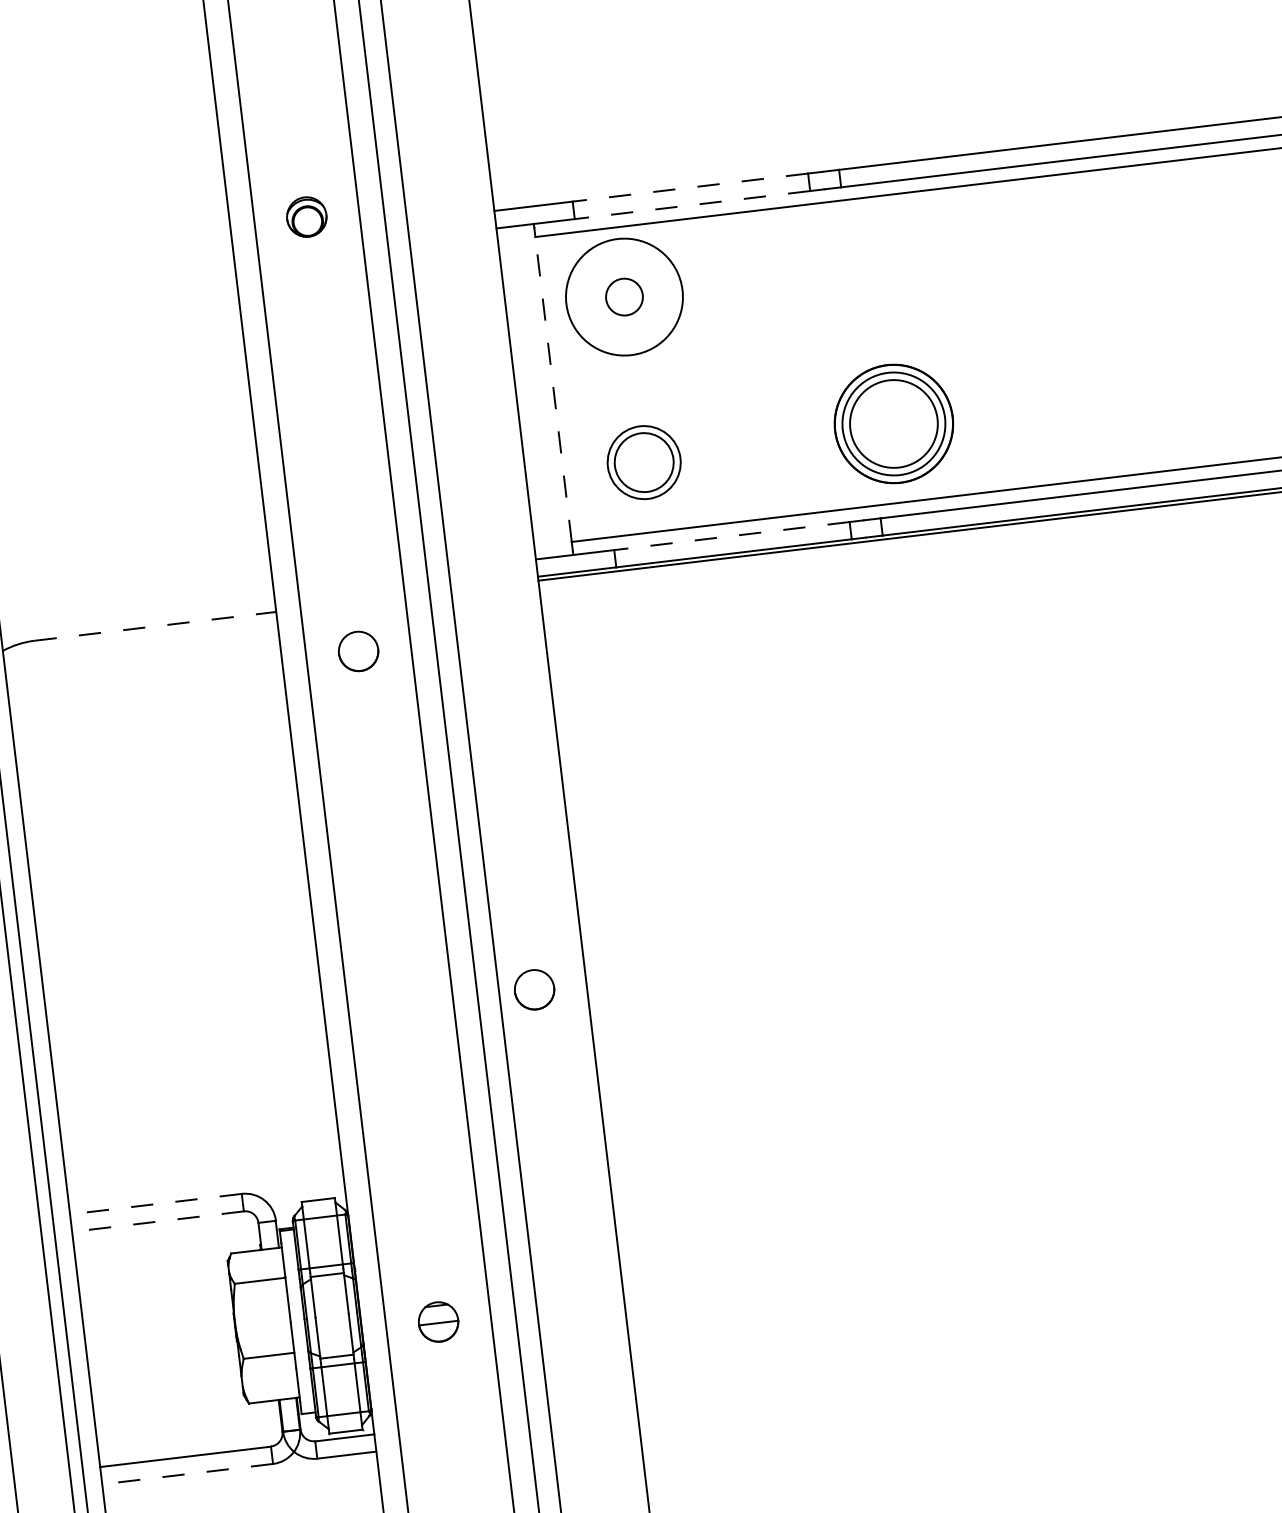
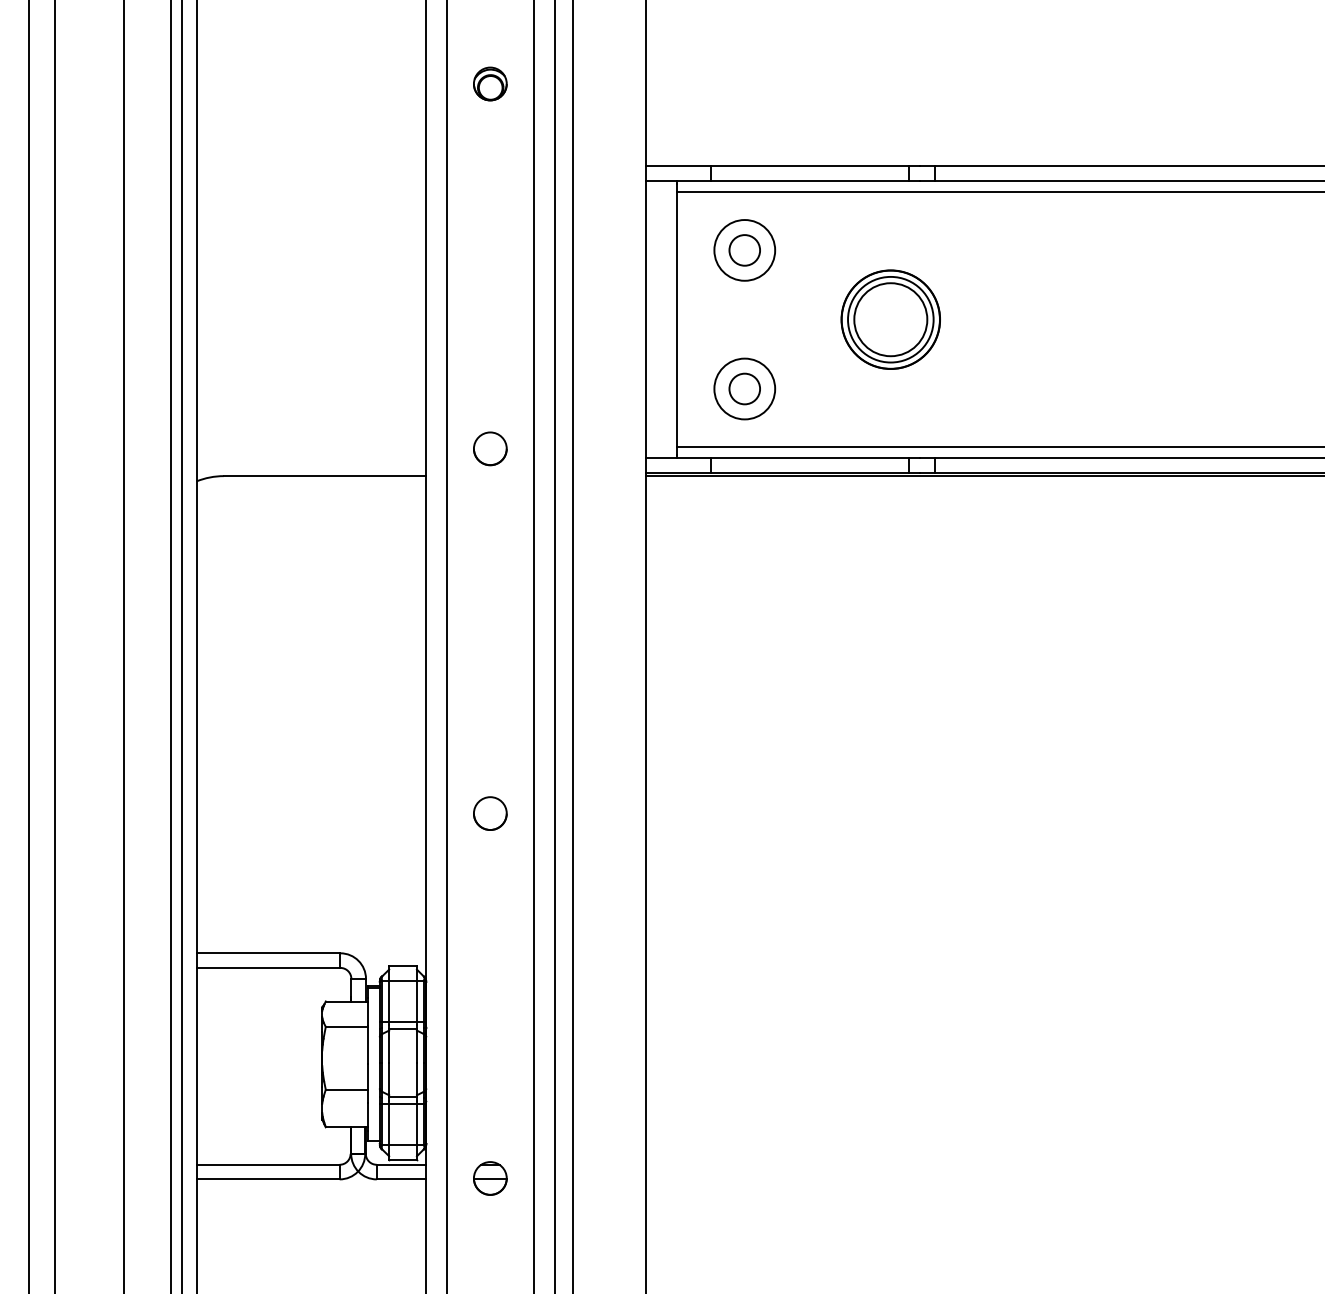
line: (690, 187) -> (810, 166), dashed -> solid
line: (693, 205) -> (810, 181), dashed -> solid
part: (306, 216) -> (490, 83), moved
circle: (624, 297) -> (744, 250), size x0.62
line: (553, 389) -> (677, 319), dashed -> solid
part: (893, 423) -> (890, 319), moved
circle: (643, 462) -> (744, 388), size x0.62
line: (732, 536) -> (810, 458), dashed -> solid
line: (156, 626) -> (325, 476), dashed -> solid
part: (358, 651) -> (490, 448), moved
circle: (534, 989) -> (490, 813), moved
line: (155, 1204) -> (268, 953), dashed -> solid
line: (157, 1221) -> (268, 967), dashed -> solid
part: (438, 1322) -> (490, 1178), moved
line: (188, 1474) -> (268, 1179), dashed -> solid

